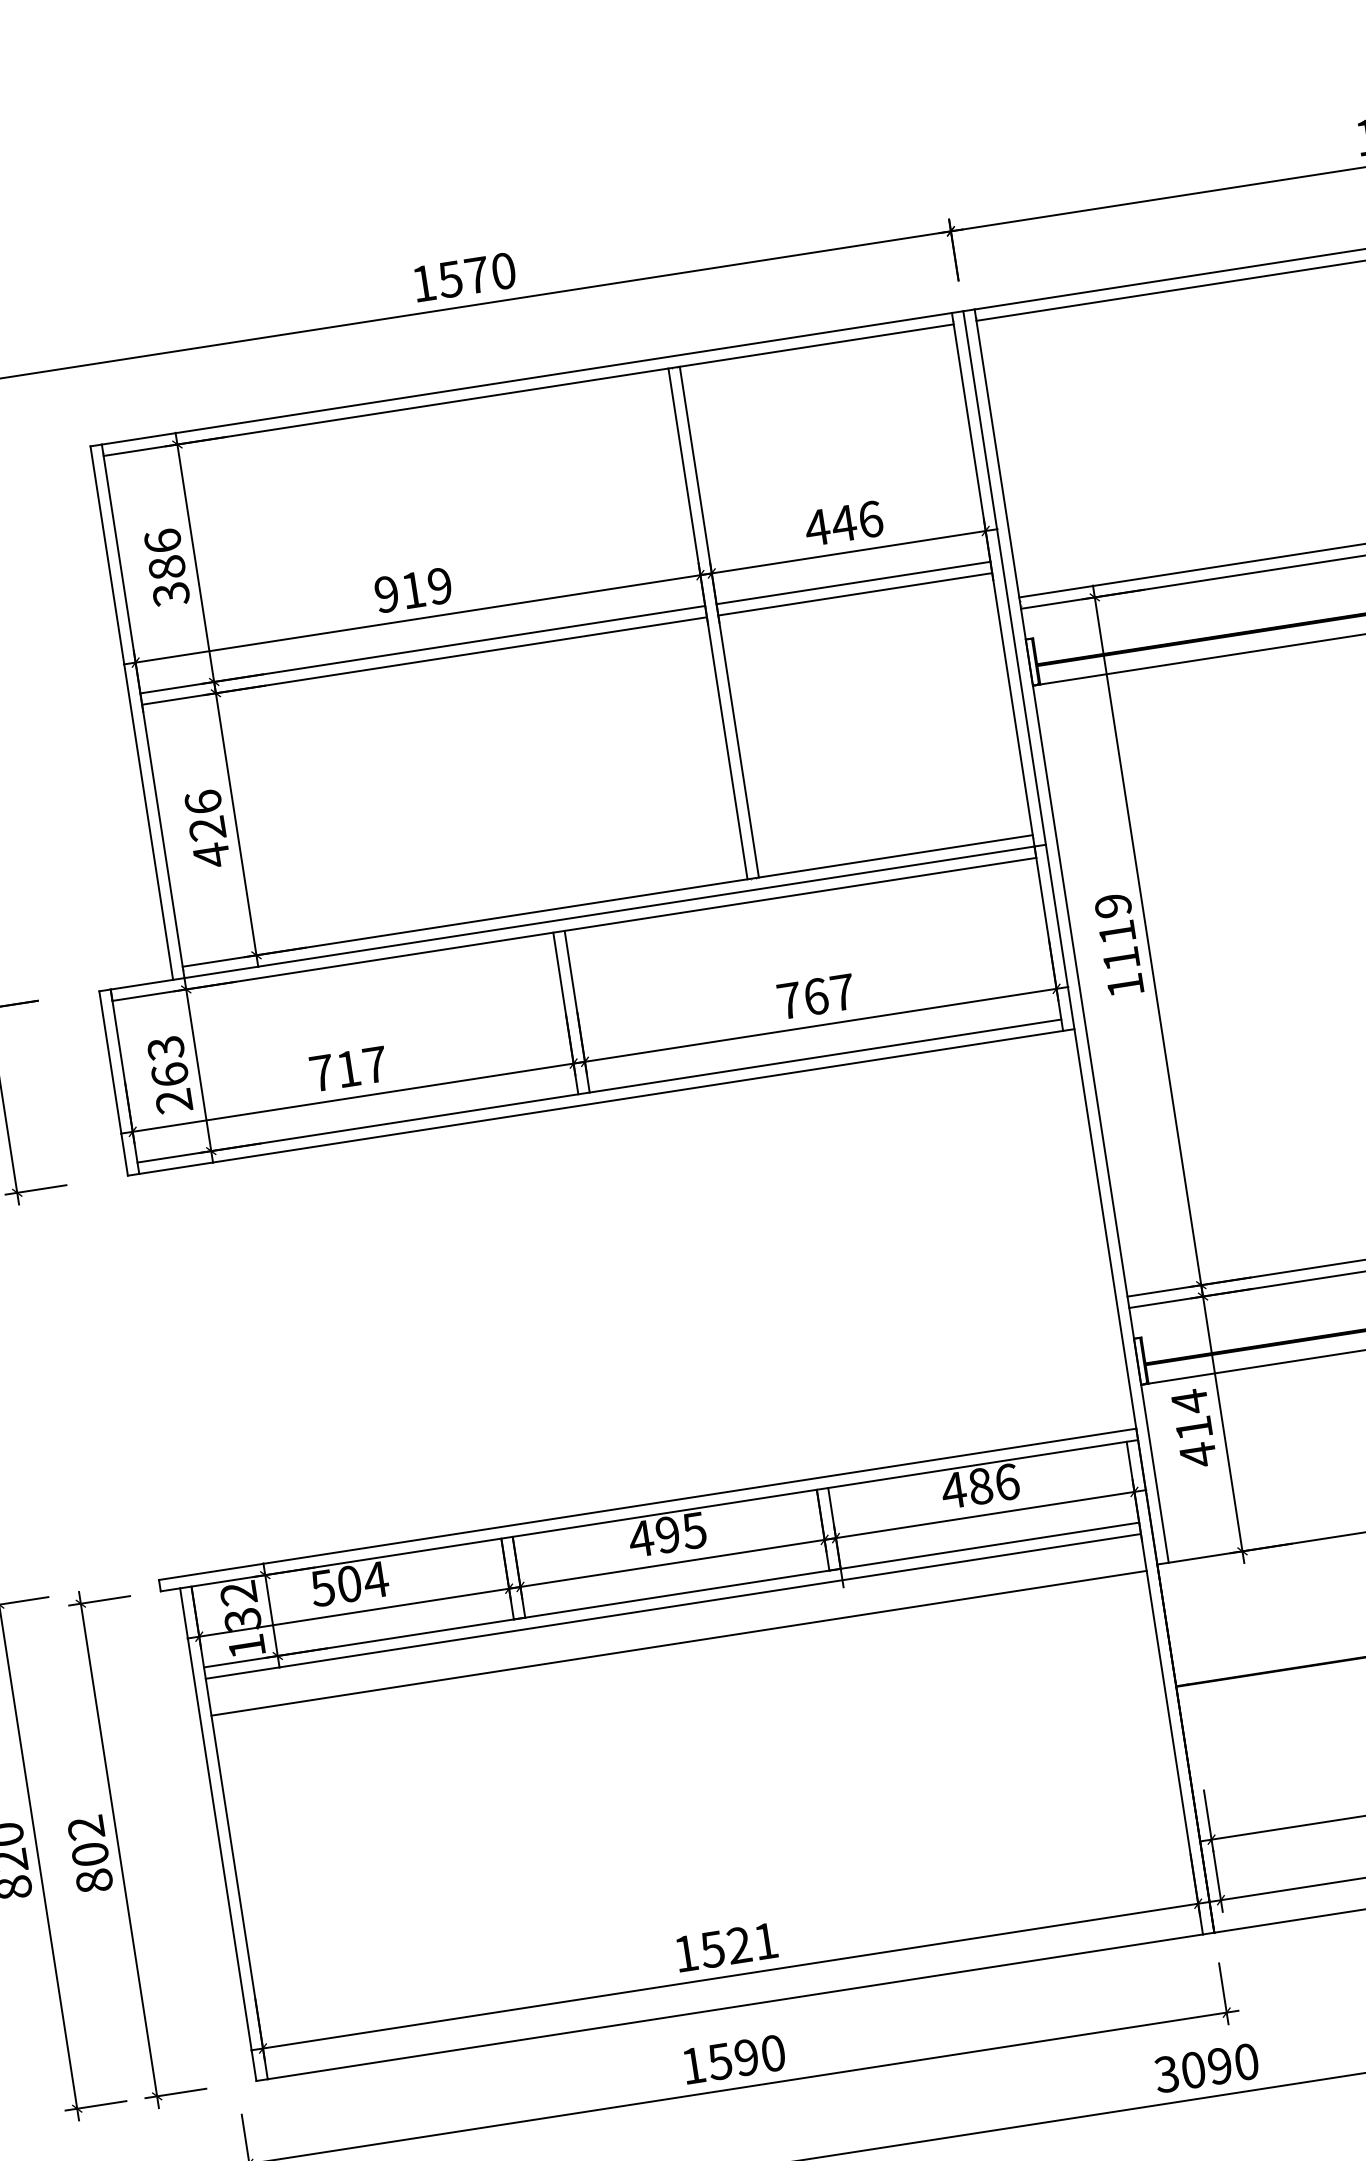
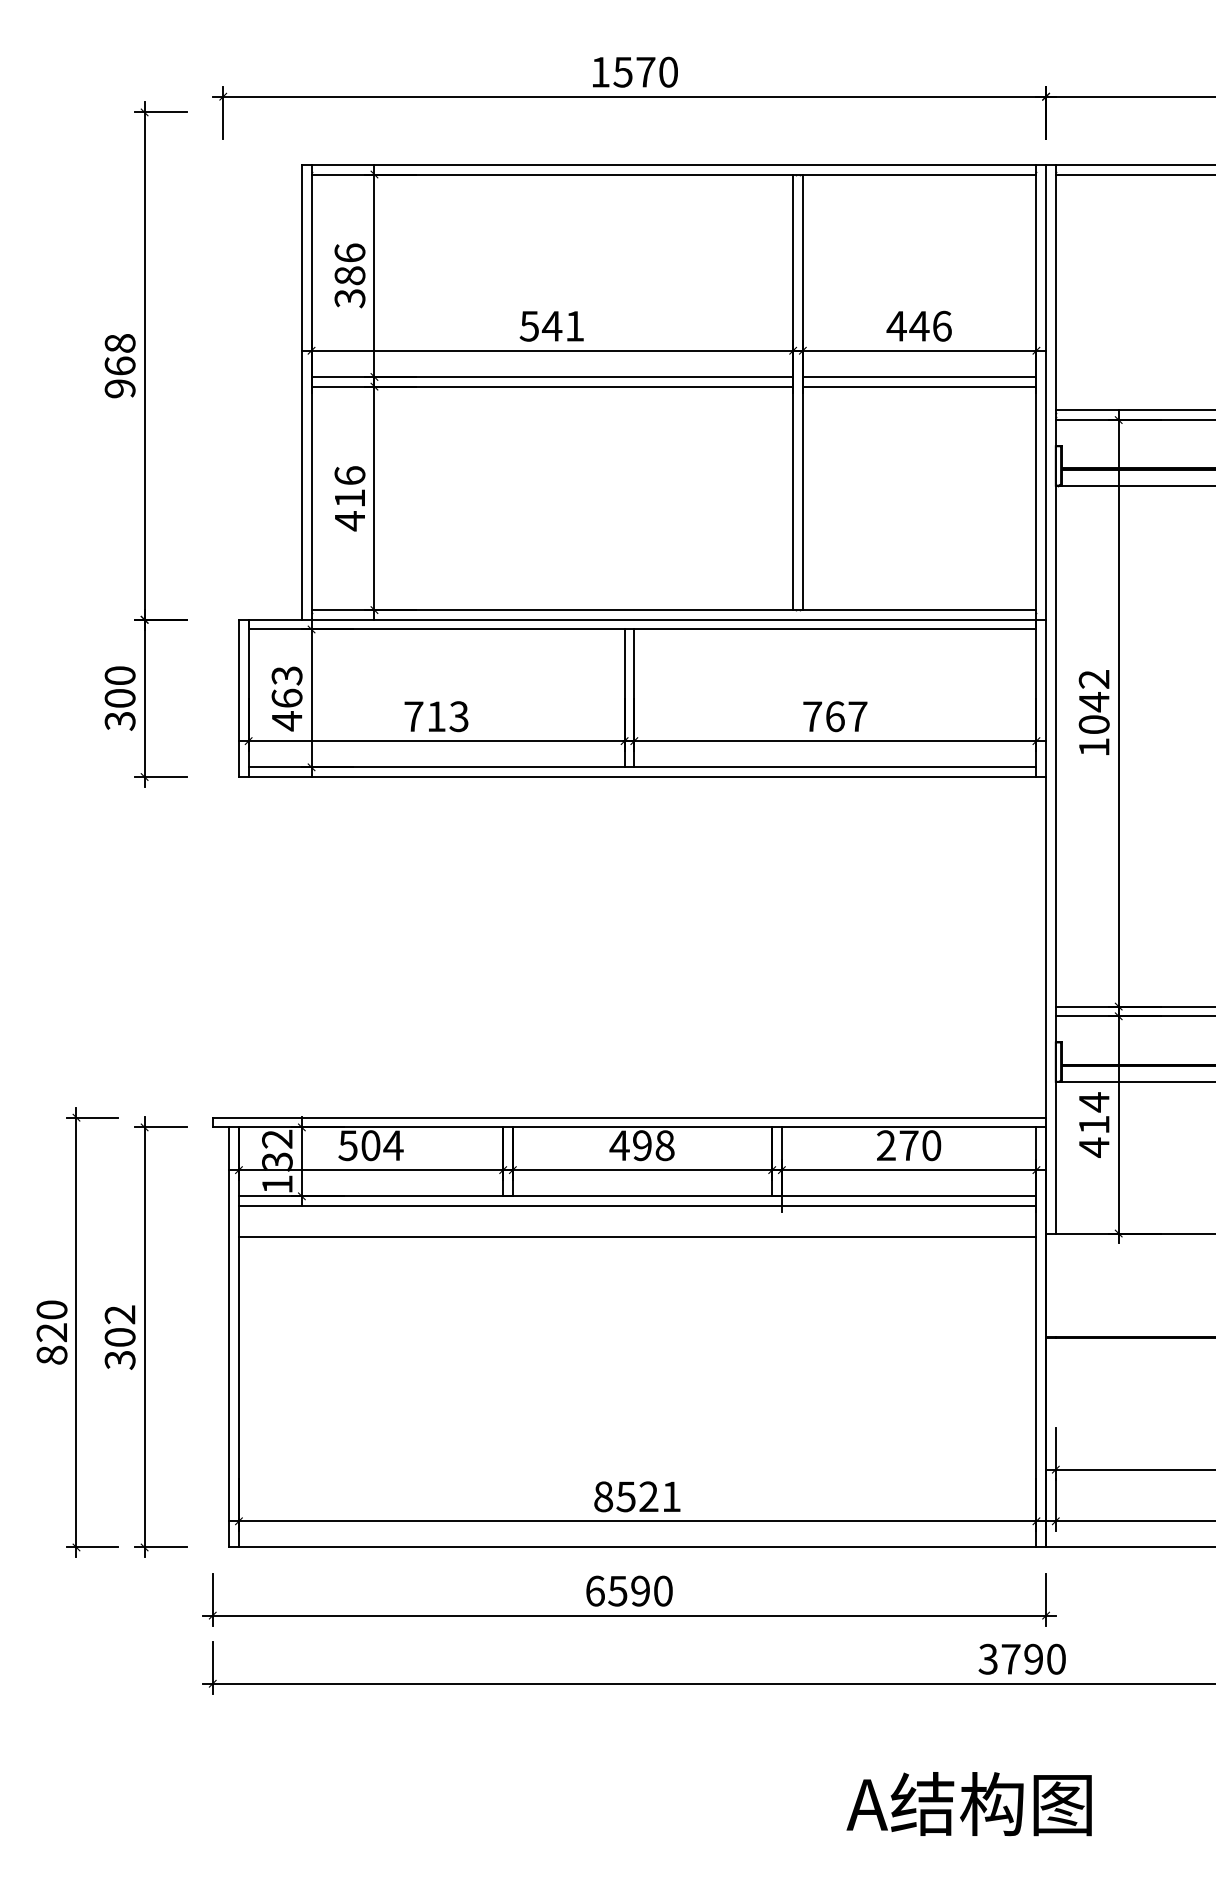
text: (412, 589) -> (551, 325), 919 -> 541
text: (206, 828) -> (349, 498), 426 -> 416
text: (1116, 931) -> (1093, 701), 1119 -> 1042
text: (374, 1064) -> (458, 716), 717 -> 713
text: (173, 1101) -> (286, 721), 263 -> 463
text: (979, 1486) -> (908, 1145), 486 -> 270
text: (693, 1530) -> (664, 1145), 495 -> 498
text: (93, 1880) -> (119, 1359), 802 -> 302
text: (686, 1953) -> (603, 1496), 1521 -> 8521
text: (693, 2064) -> (595, 1590), 1590 -> 6590
text: (1192, 2069) -> (1010, 1658), 3090 -> 3790

